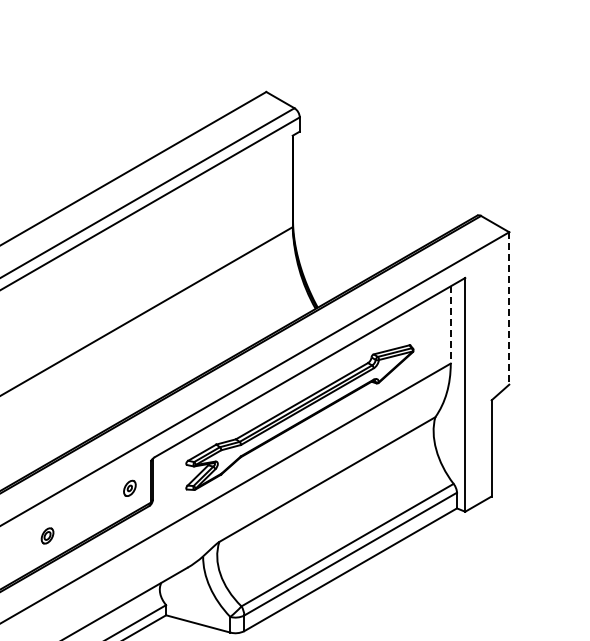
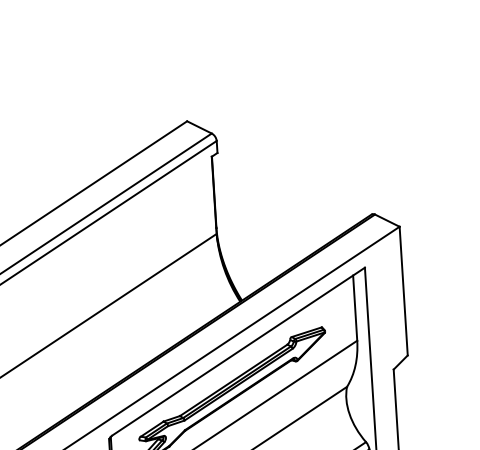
line: (509, 308) -> (403, 291), dashed -> solid
line: (450, 324) -> (354, 307), dashed -> solid

